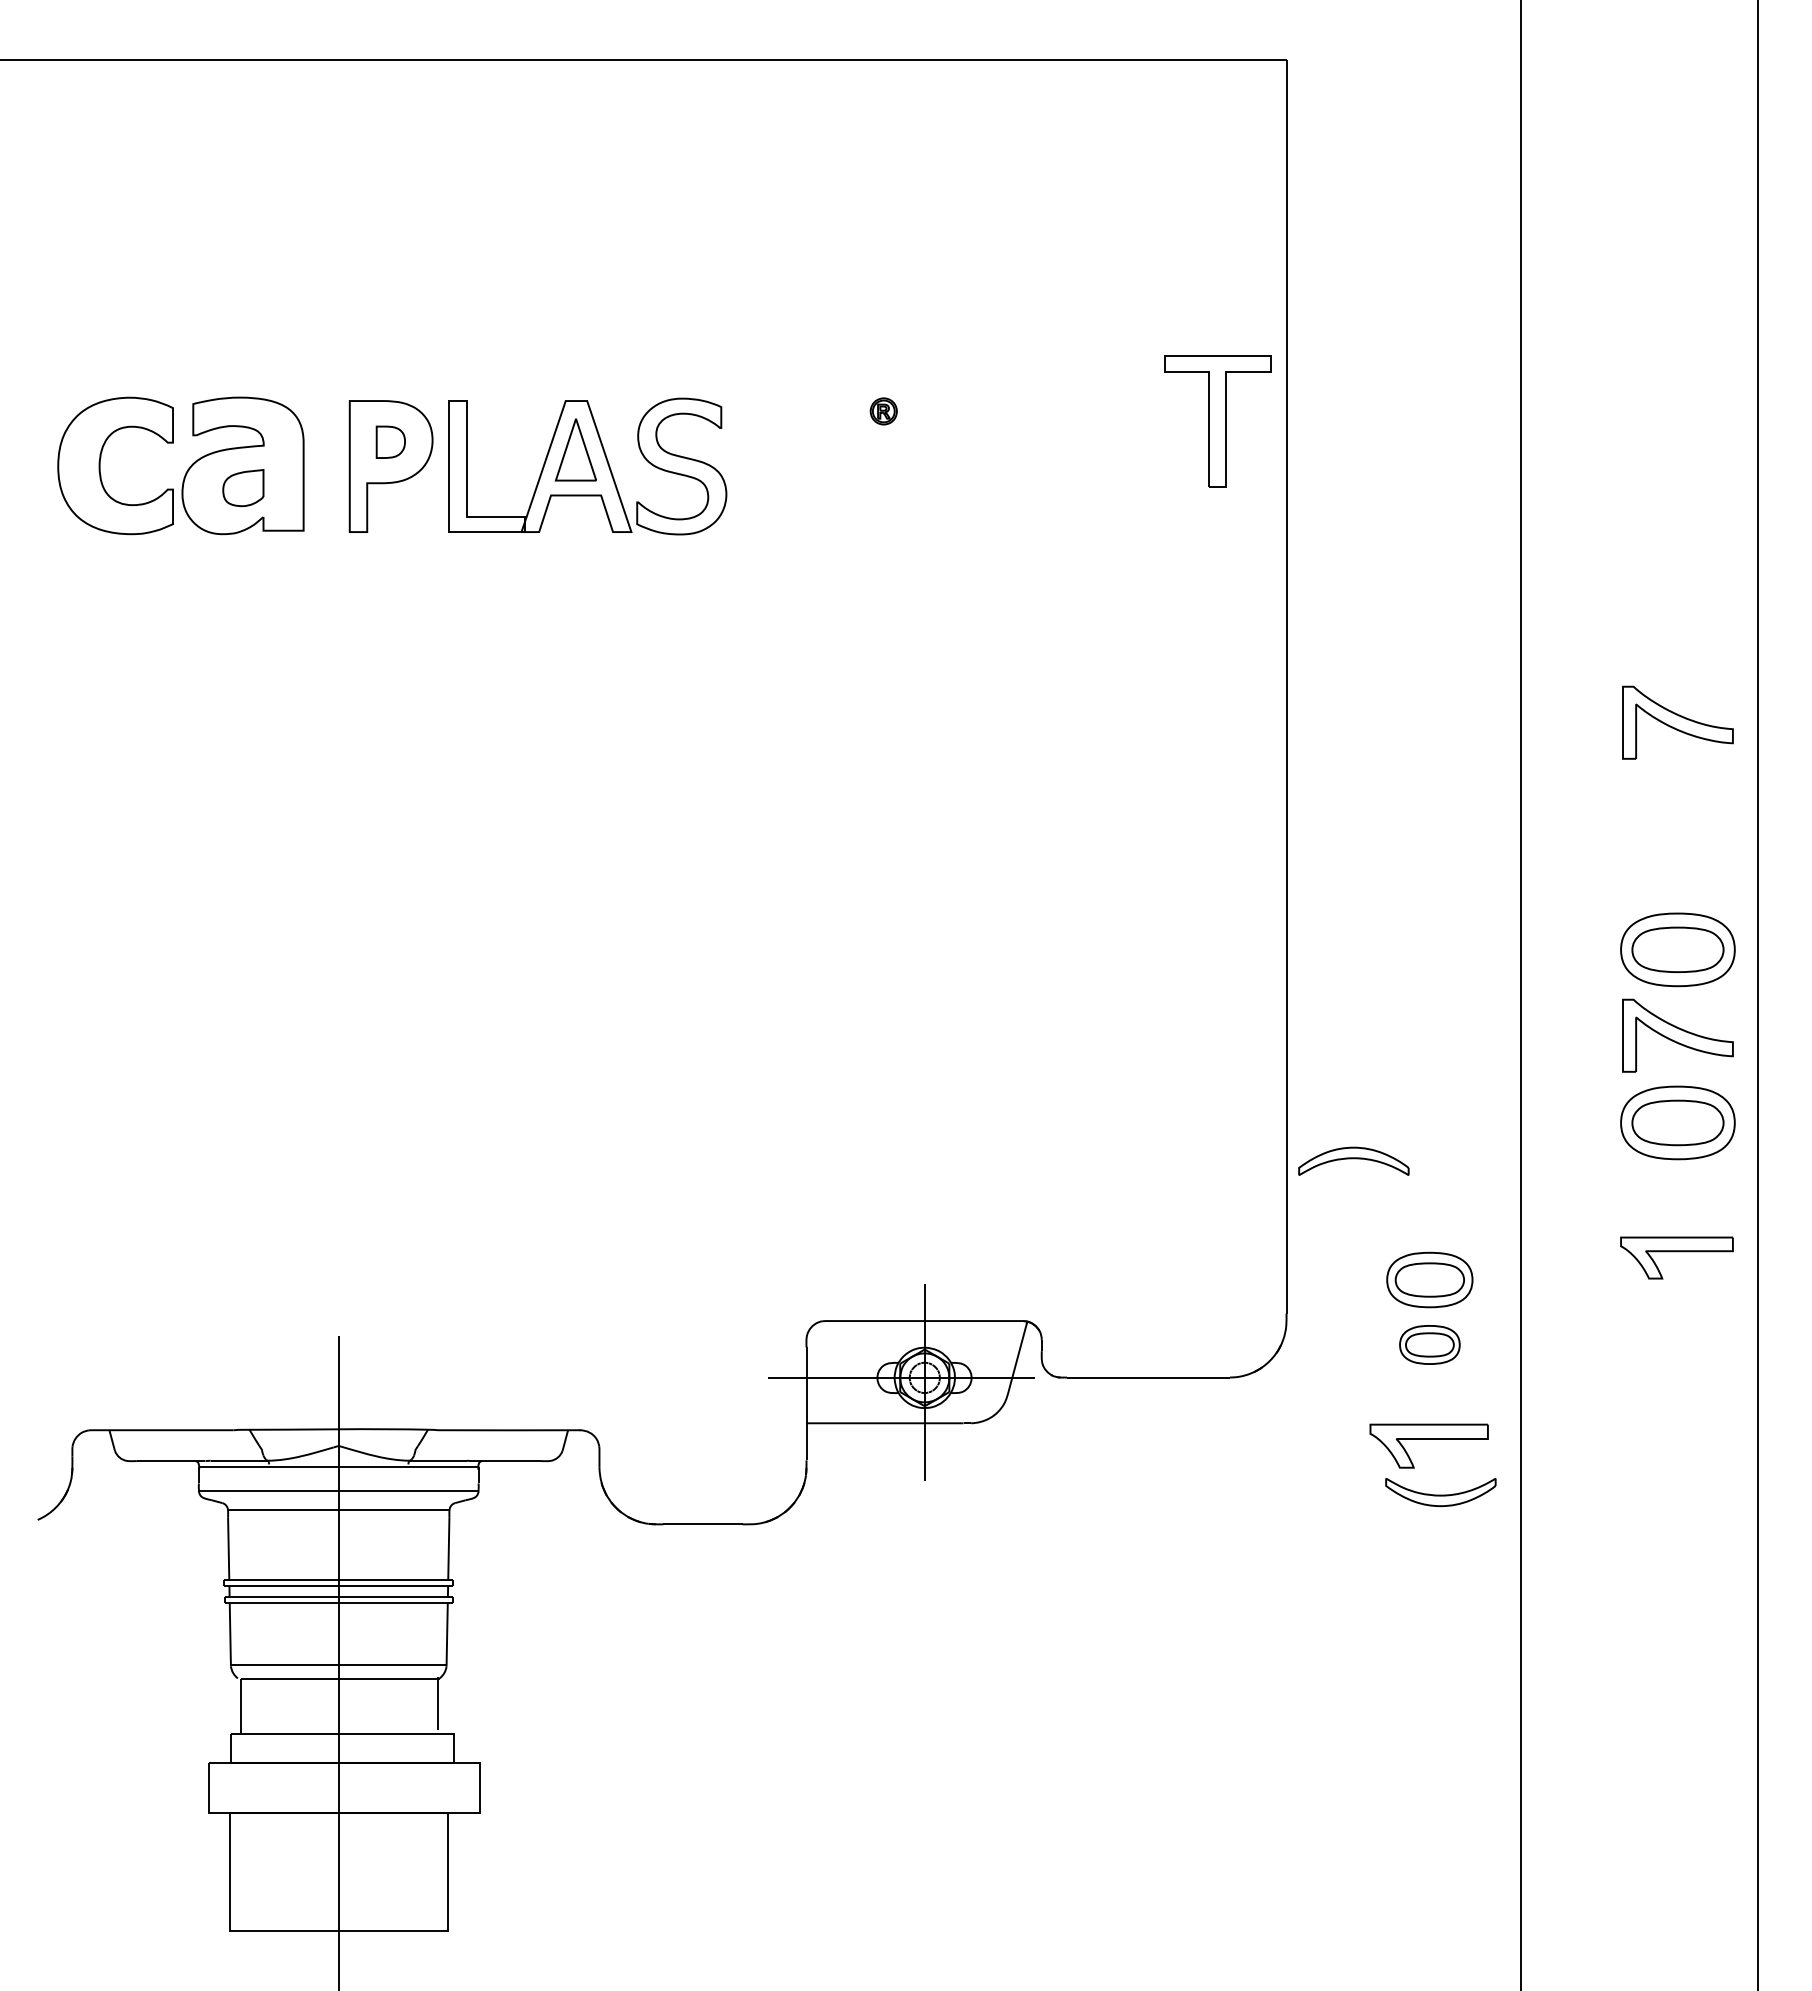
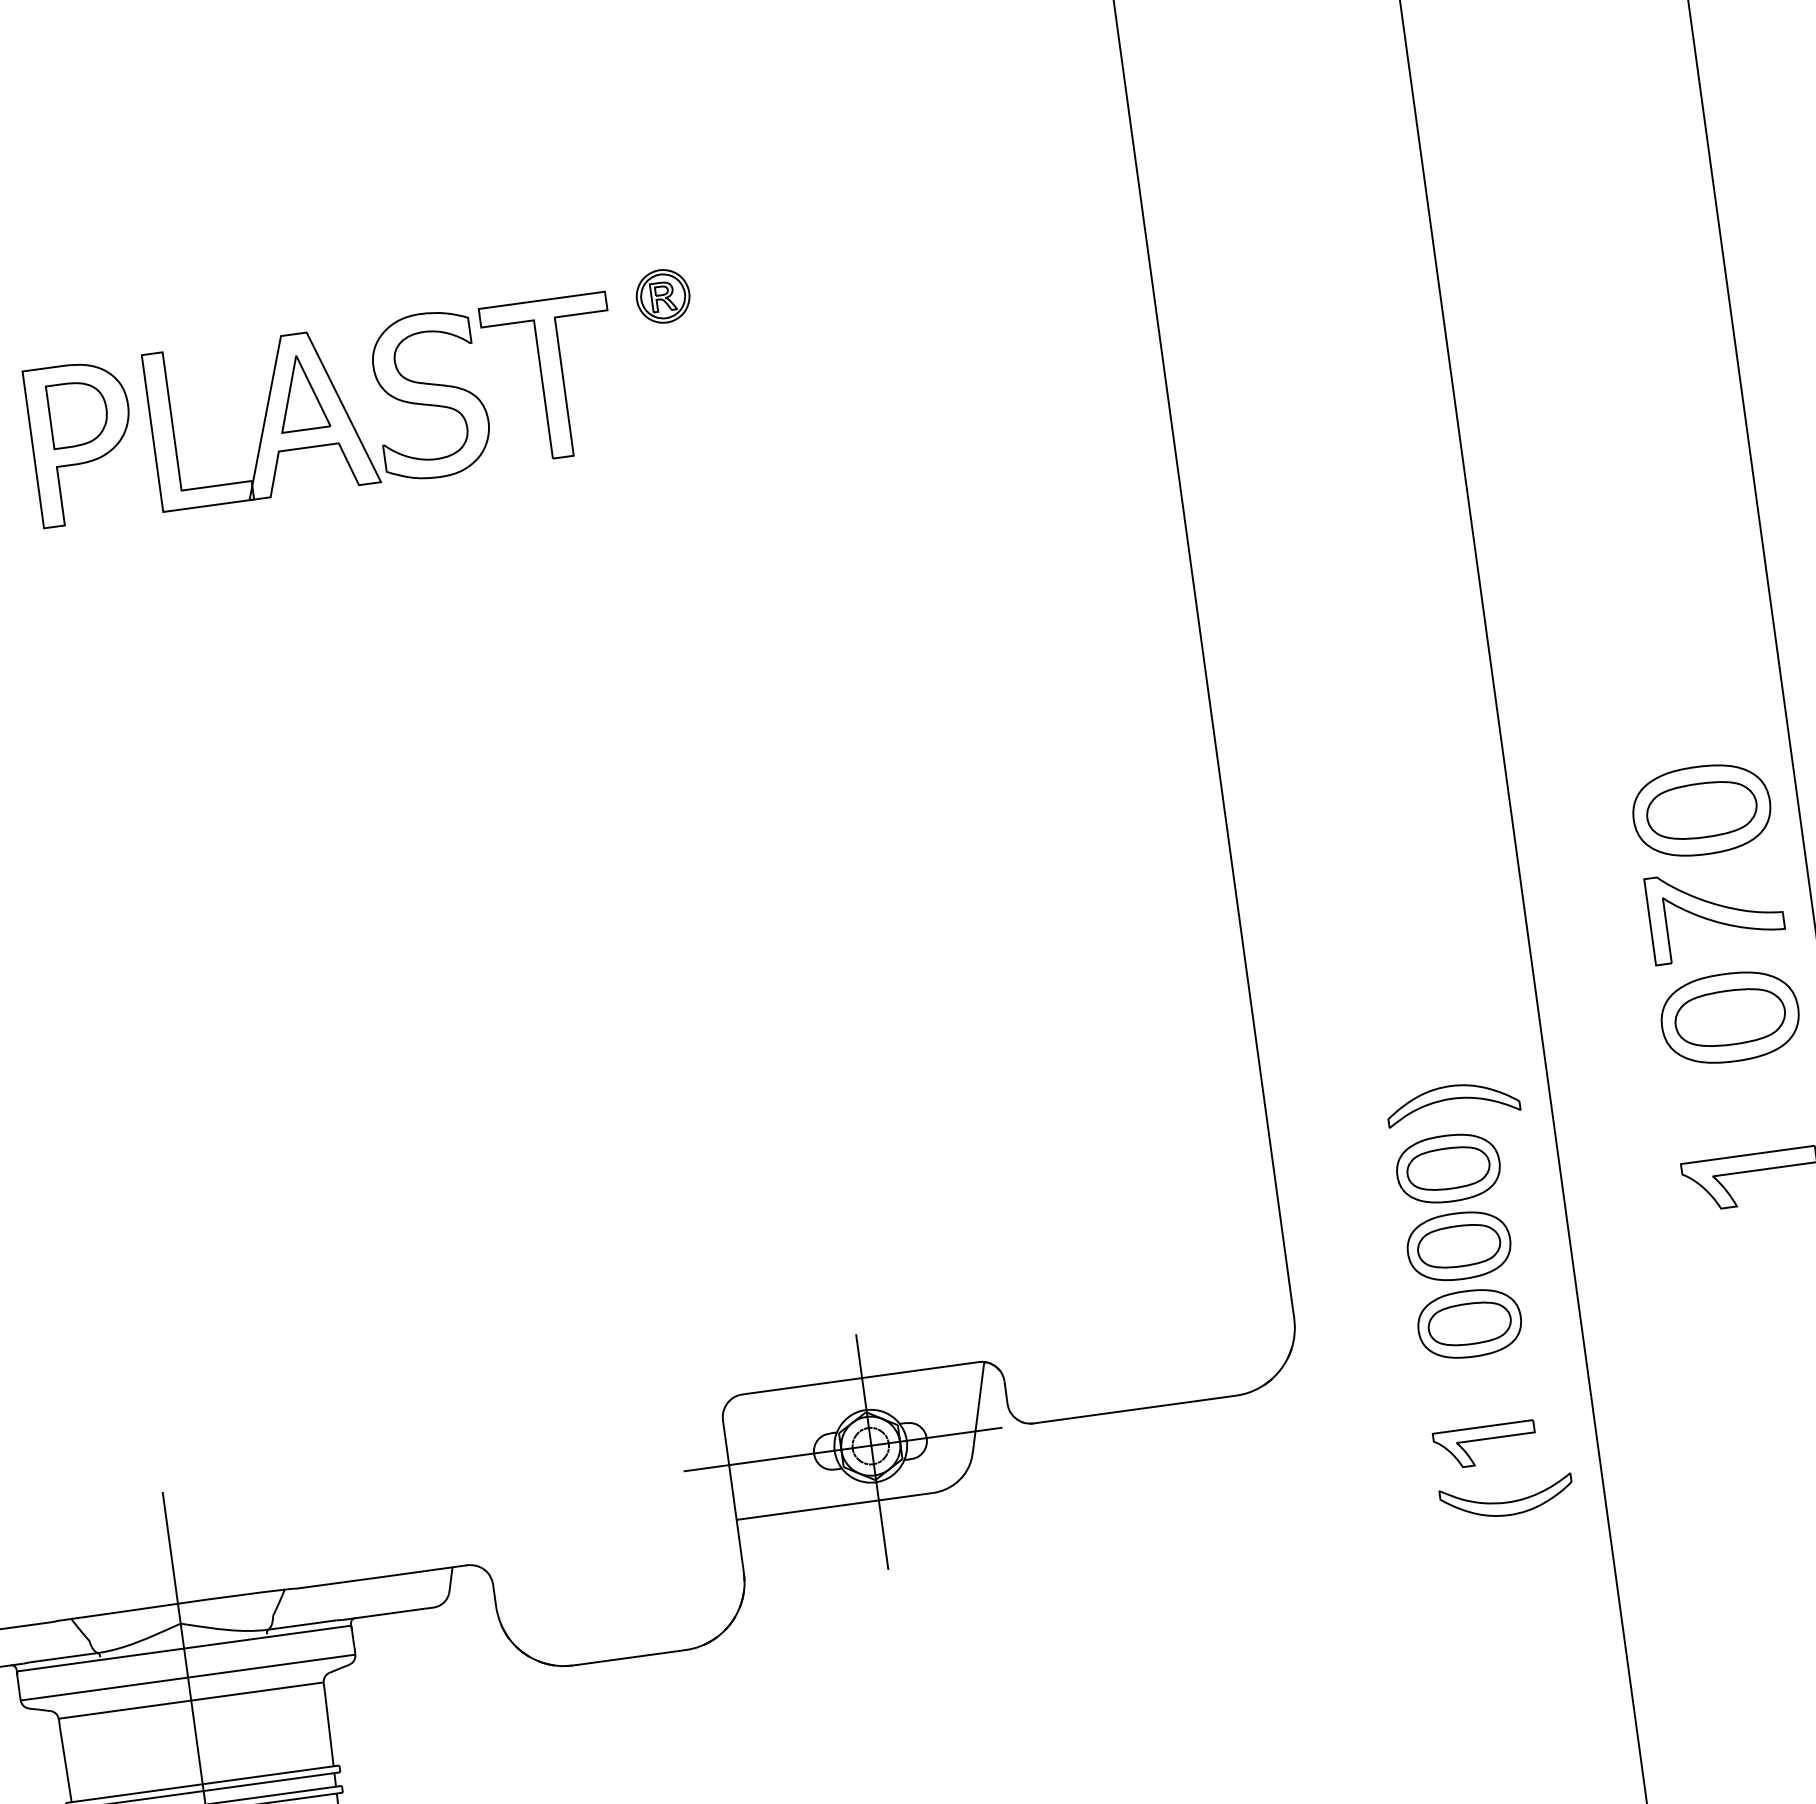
part: (883, 411) -> (662, 296), size x1.67
part: (1217, 421) -> (552, 378), moved
part: (390, 442) -> (78, 414), size x1.67
part: (1677, 722) -> (1664, 538), removed
part: (1353, 1160) -> (1452, 1101), moved
part: (1429, 1215) -> (1448, 1169), added
part: (1429, 1344) -> (1469, 1323), size x1.43
part: (1428, 1446) -> (1484, 1445), size x0.71

